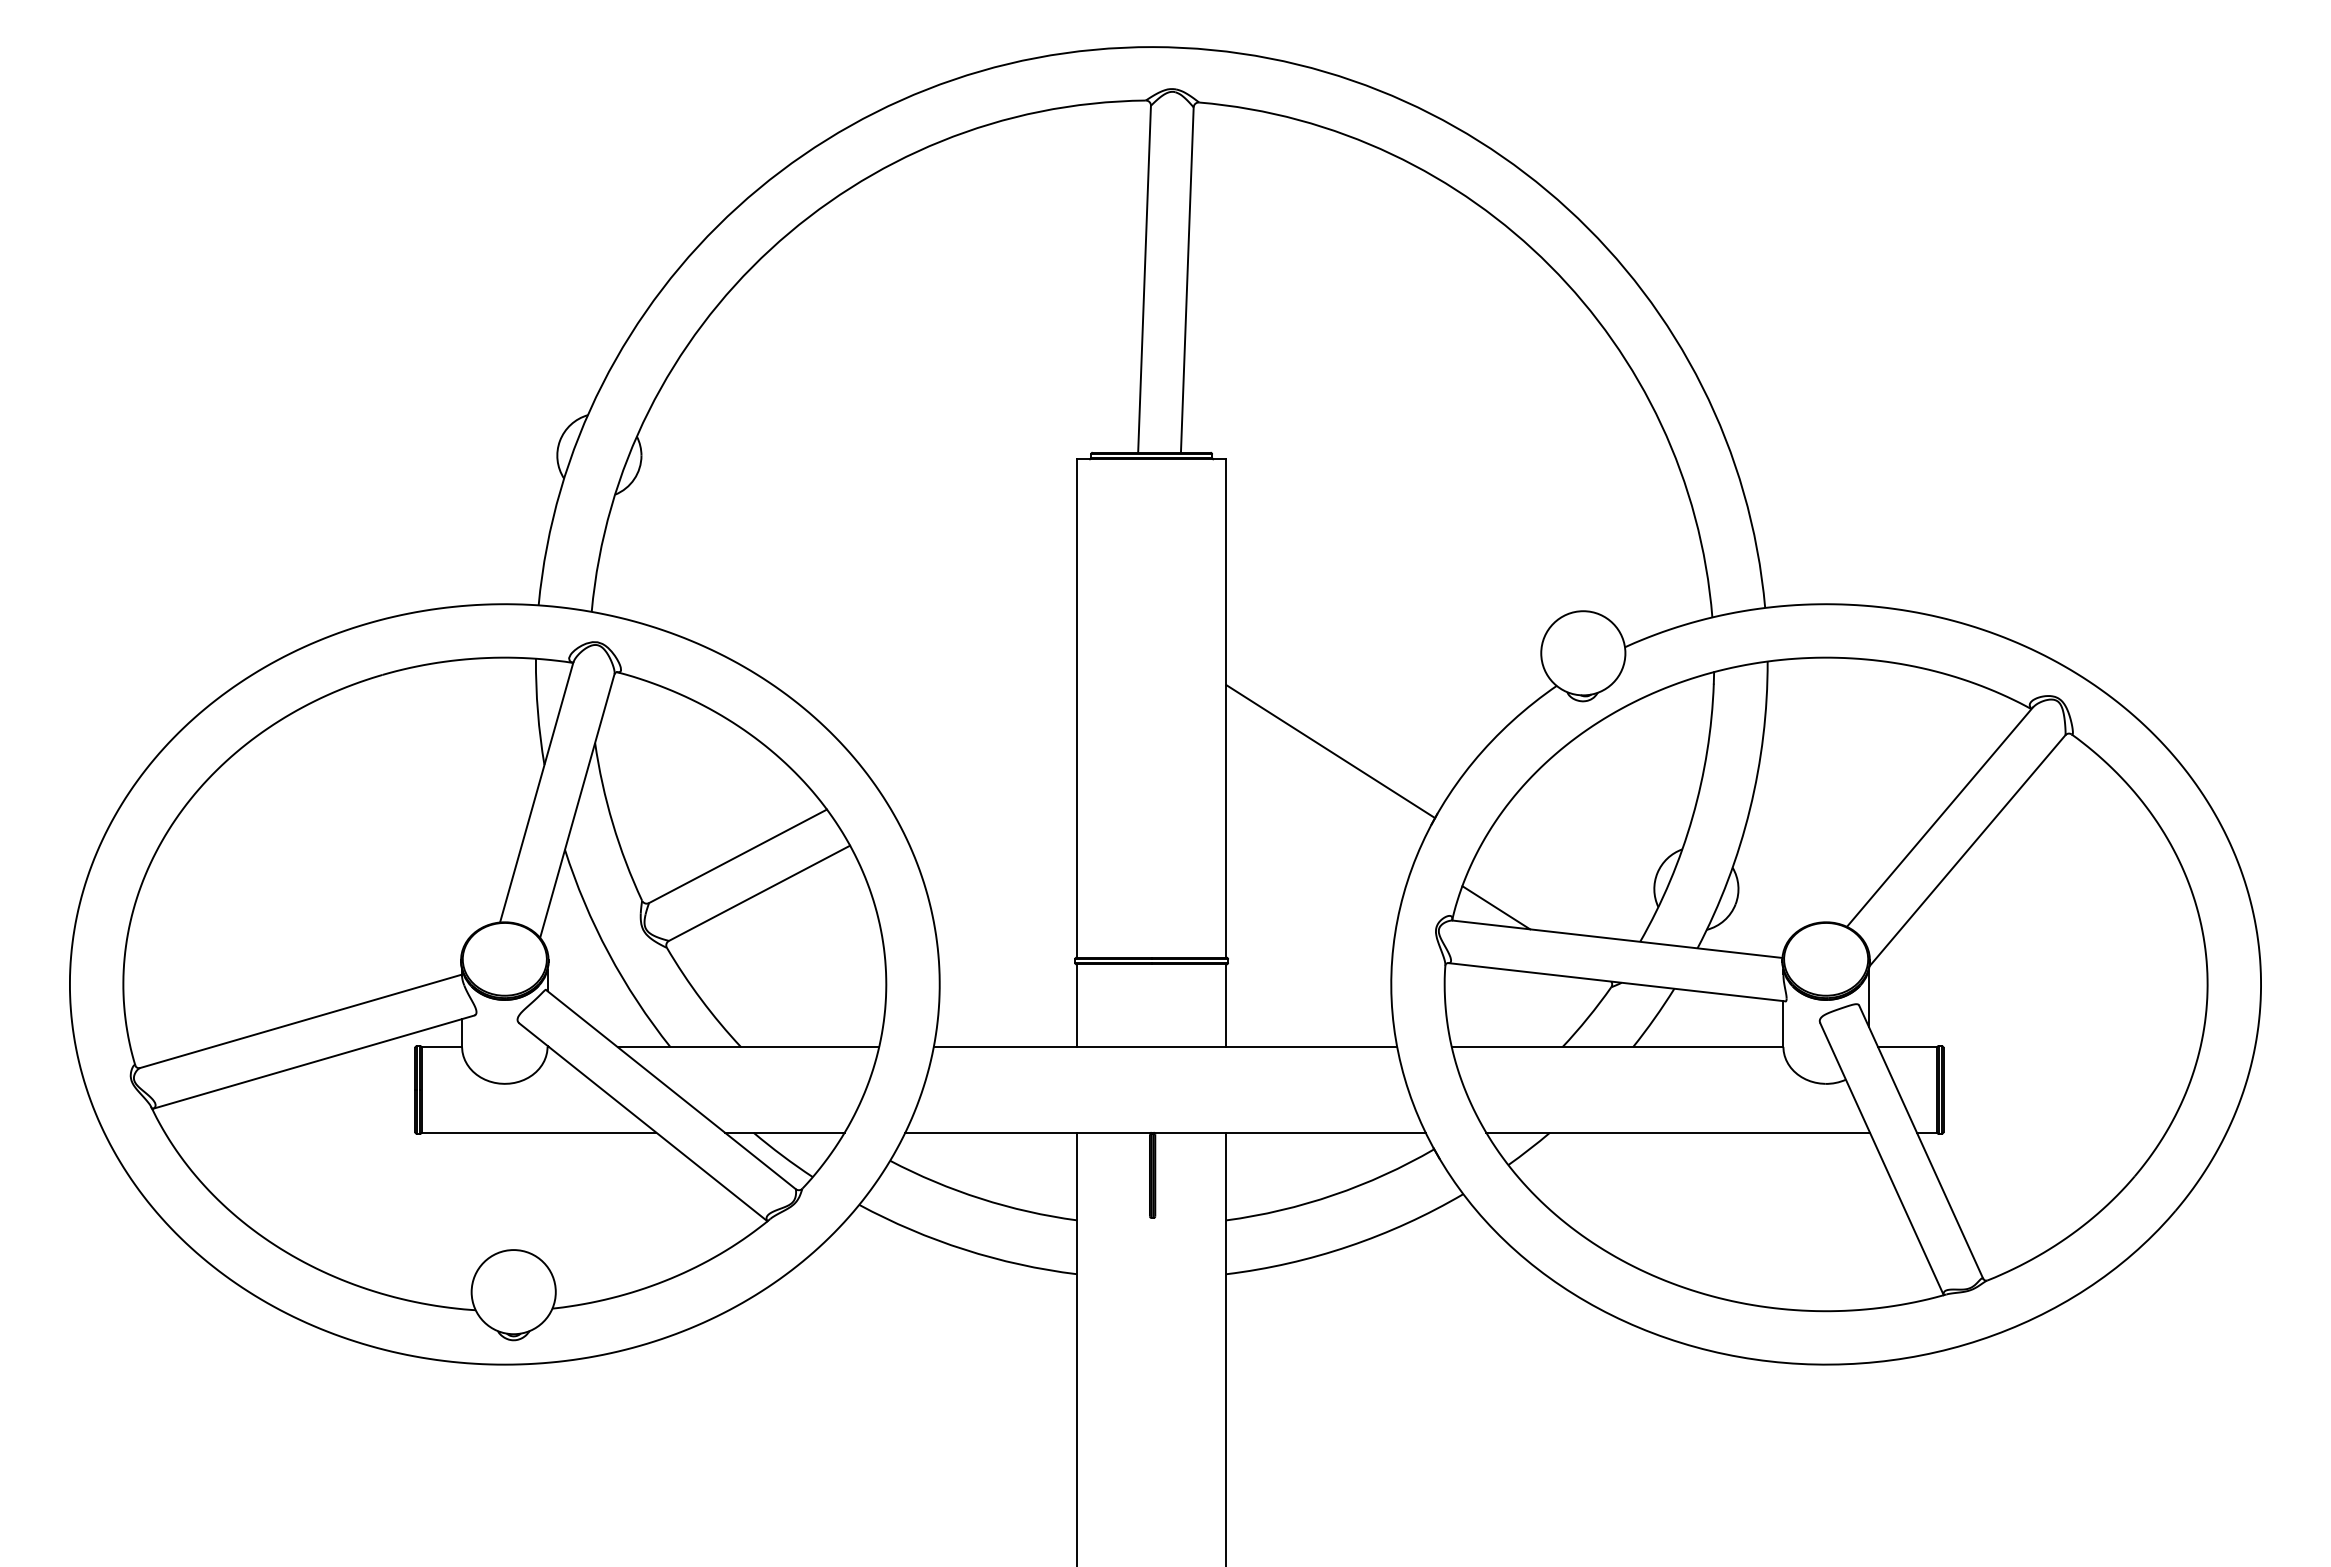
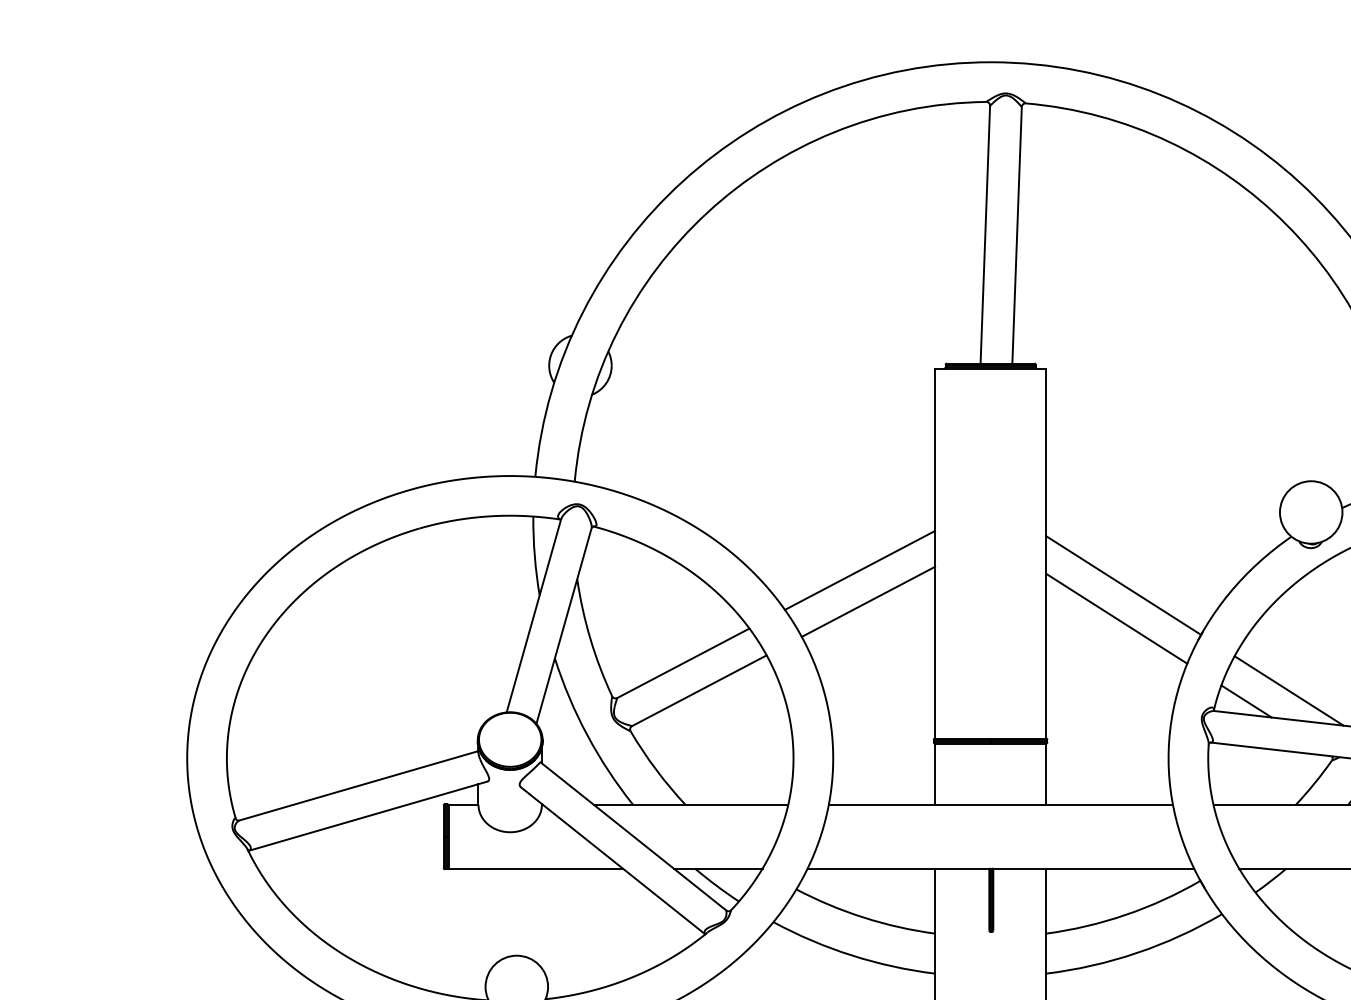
line: (975, 731) -> (859, 570), added
line: (986, 773) -> (867, 601), added
line: (1321, 795) -> (1116, 618), added
line: (1553, 893) -> (1289, 690), added

